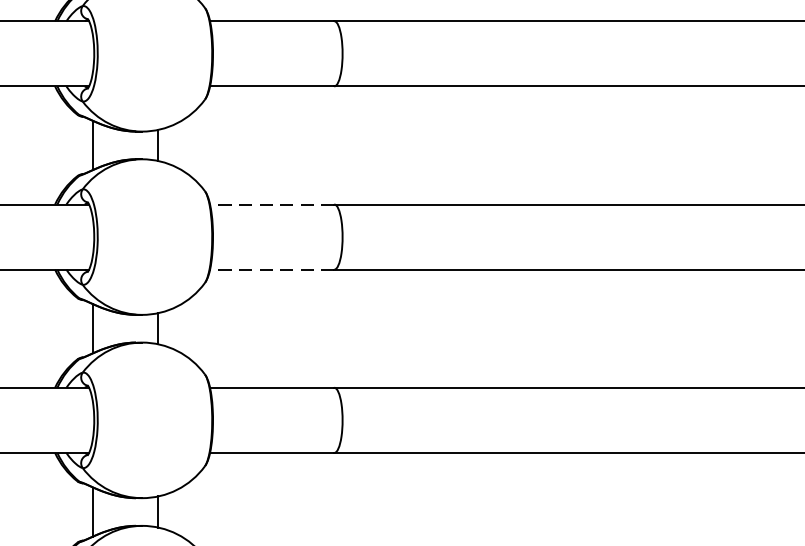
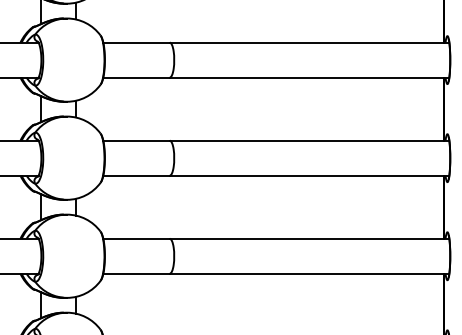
line: (272, 204) -> (136, 140), dashed -> solid
line: (272, 269) -> (136, 175), dashed -> solid

